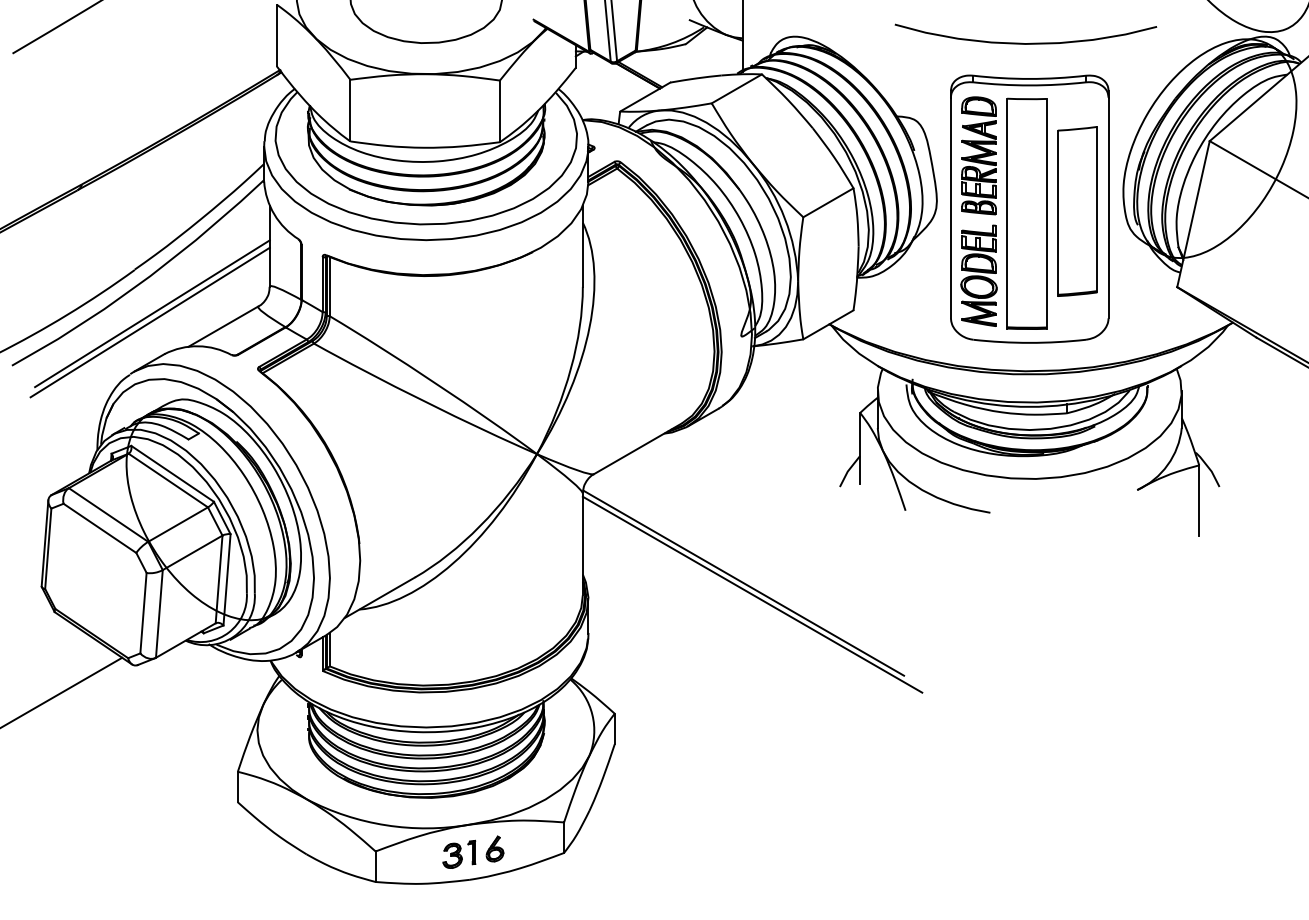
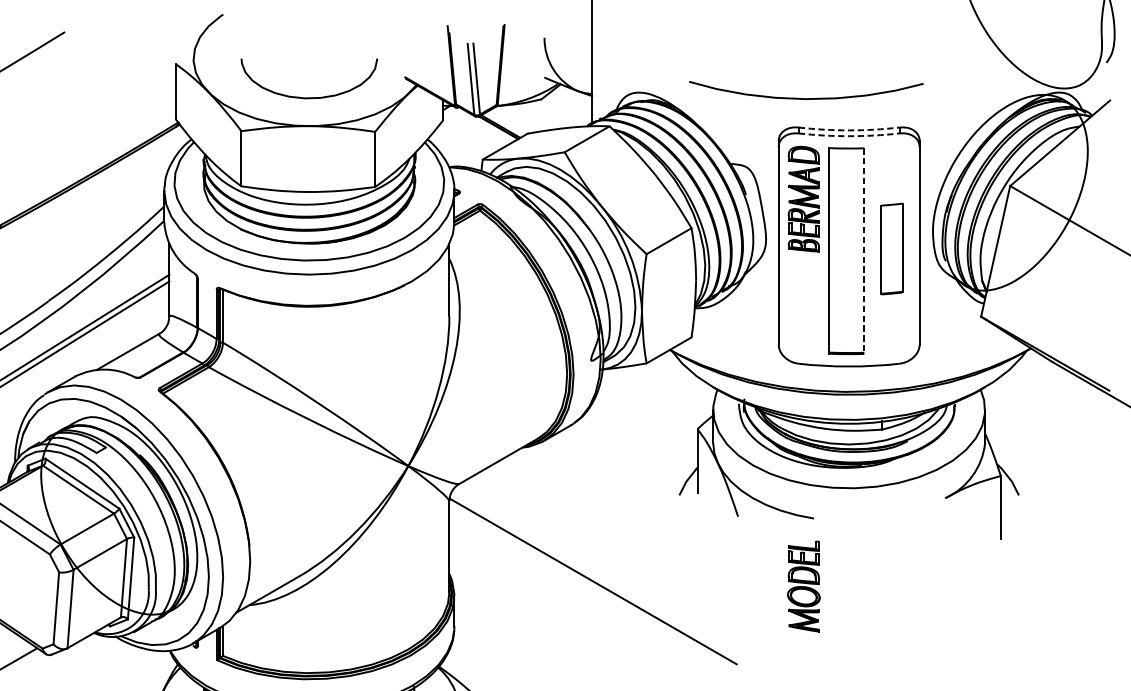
curve: (1021, 42) -> (802, 97), moved
arc: (1029, 78) -> (848, 130), solid -> dashed
arc: (1029, 85) -> (848, 136), solid -> dashed
part: (1077, 211) -> (891, 248), size x0.6
line: (1046, 213) -> (864, 250), solid -> dashed
part: (978, 275) -> (803, 586), moved
line: (752, 594) -> (601, 591), removed

